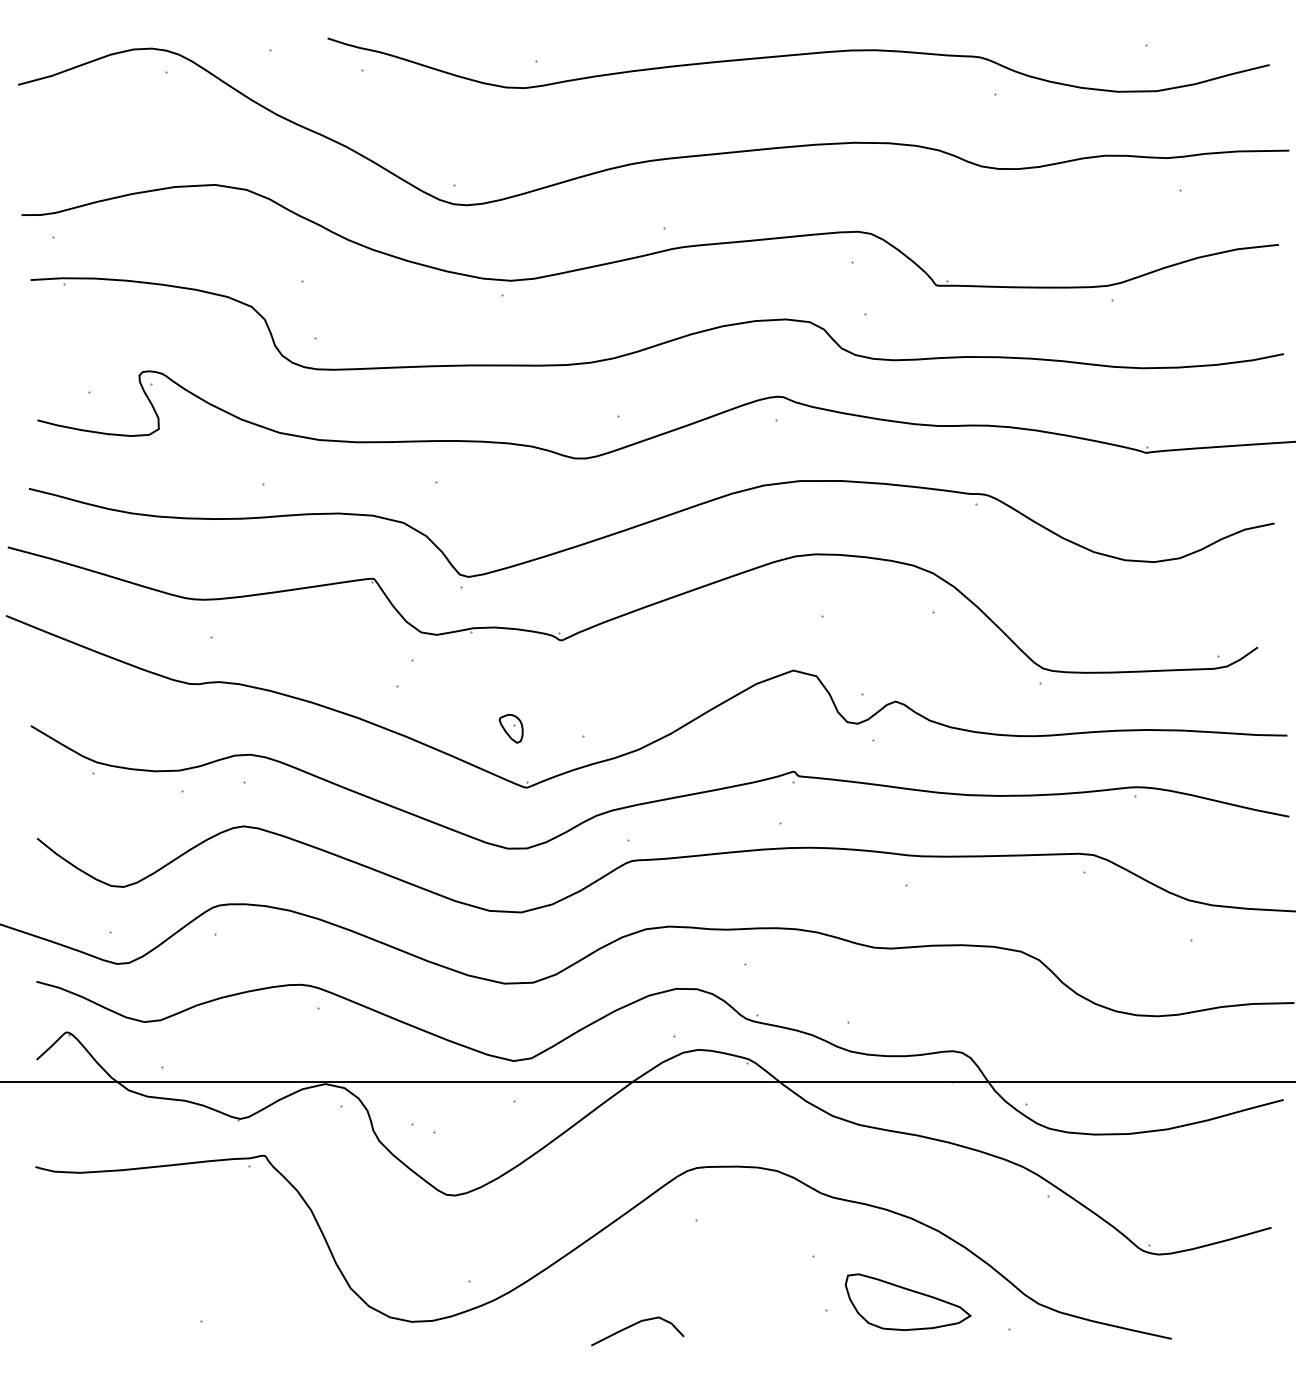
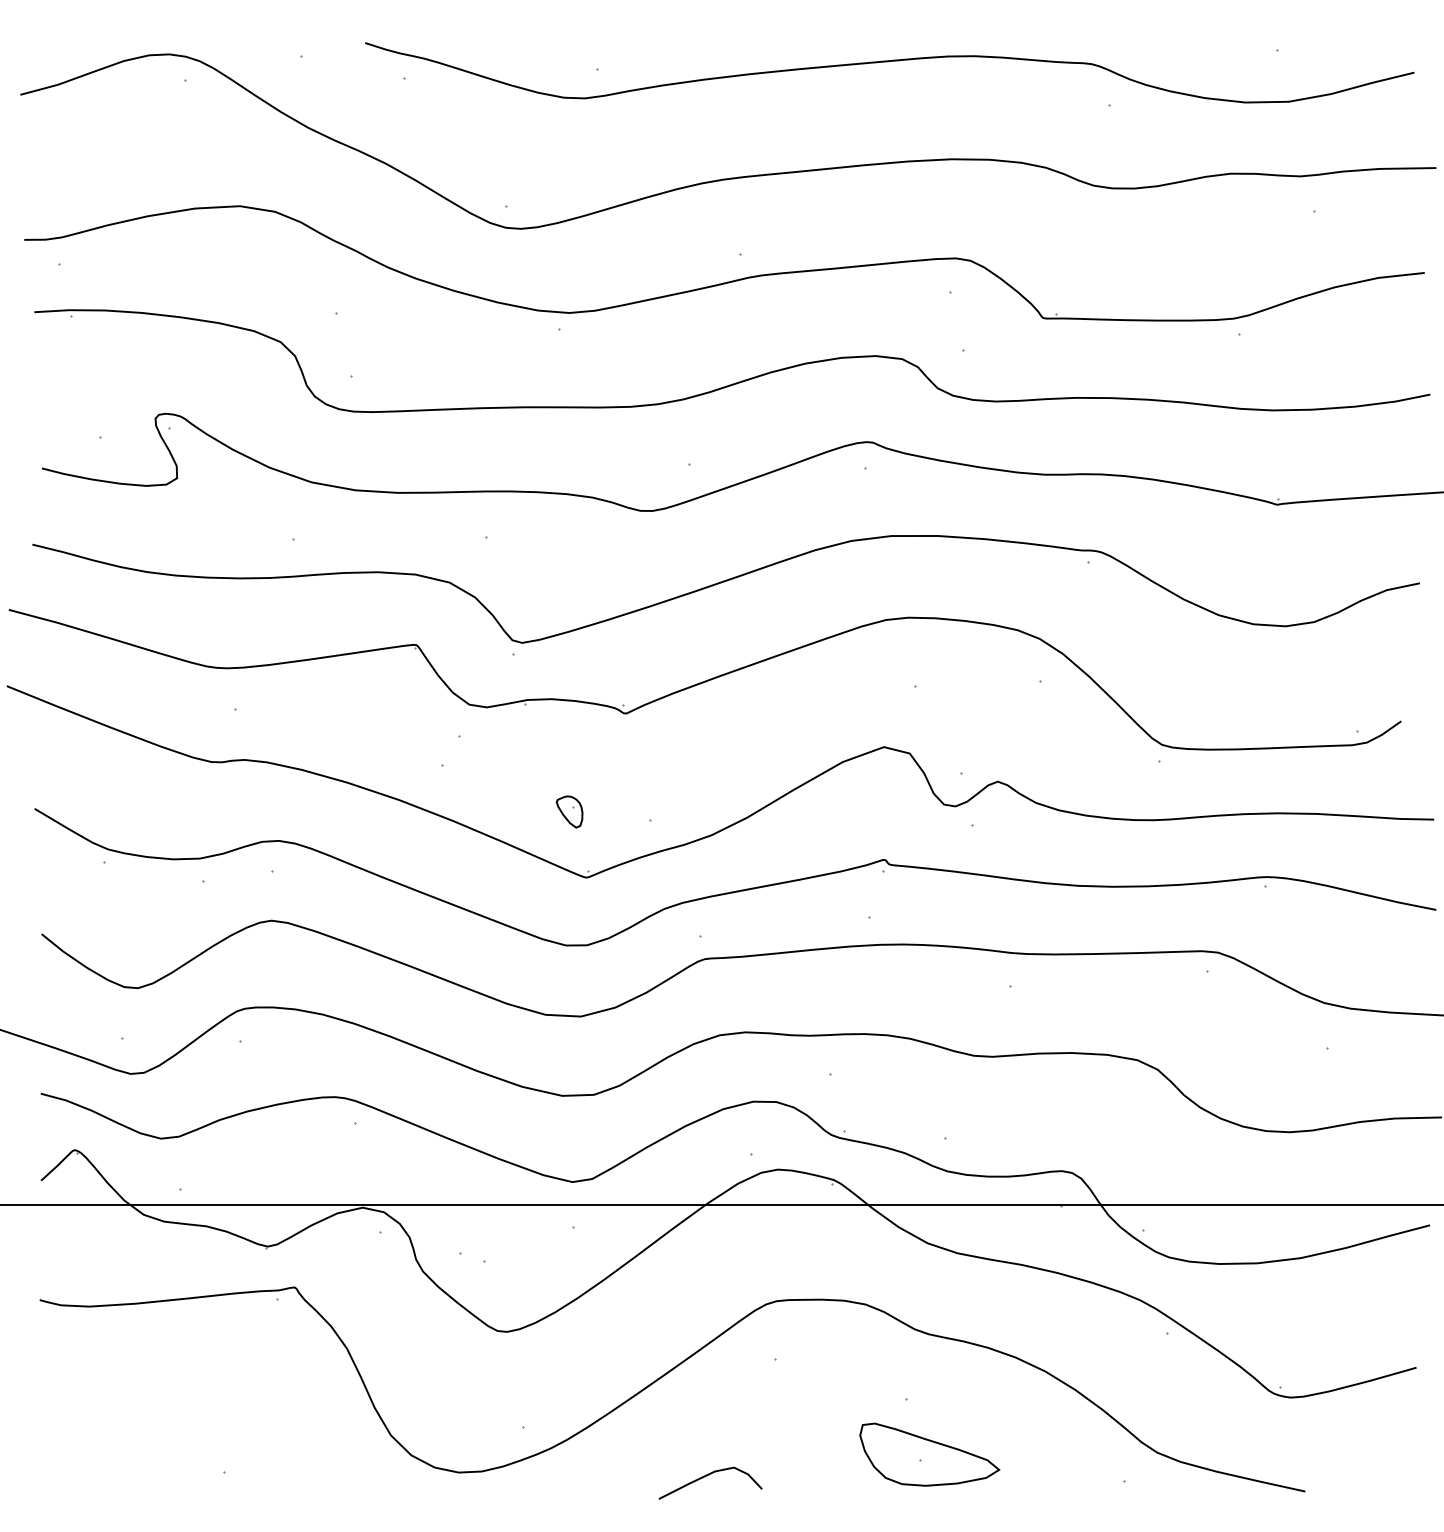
part: (907, 1302) -> (929, 1454), moved

